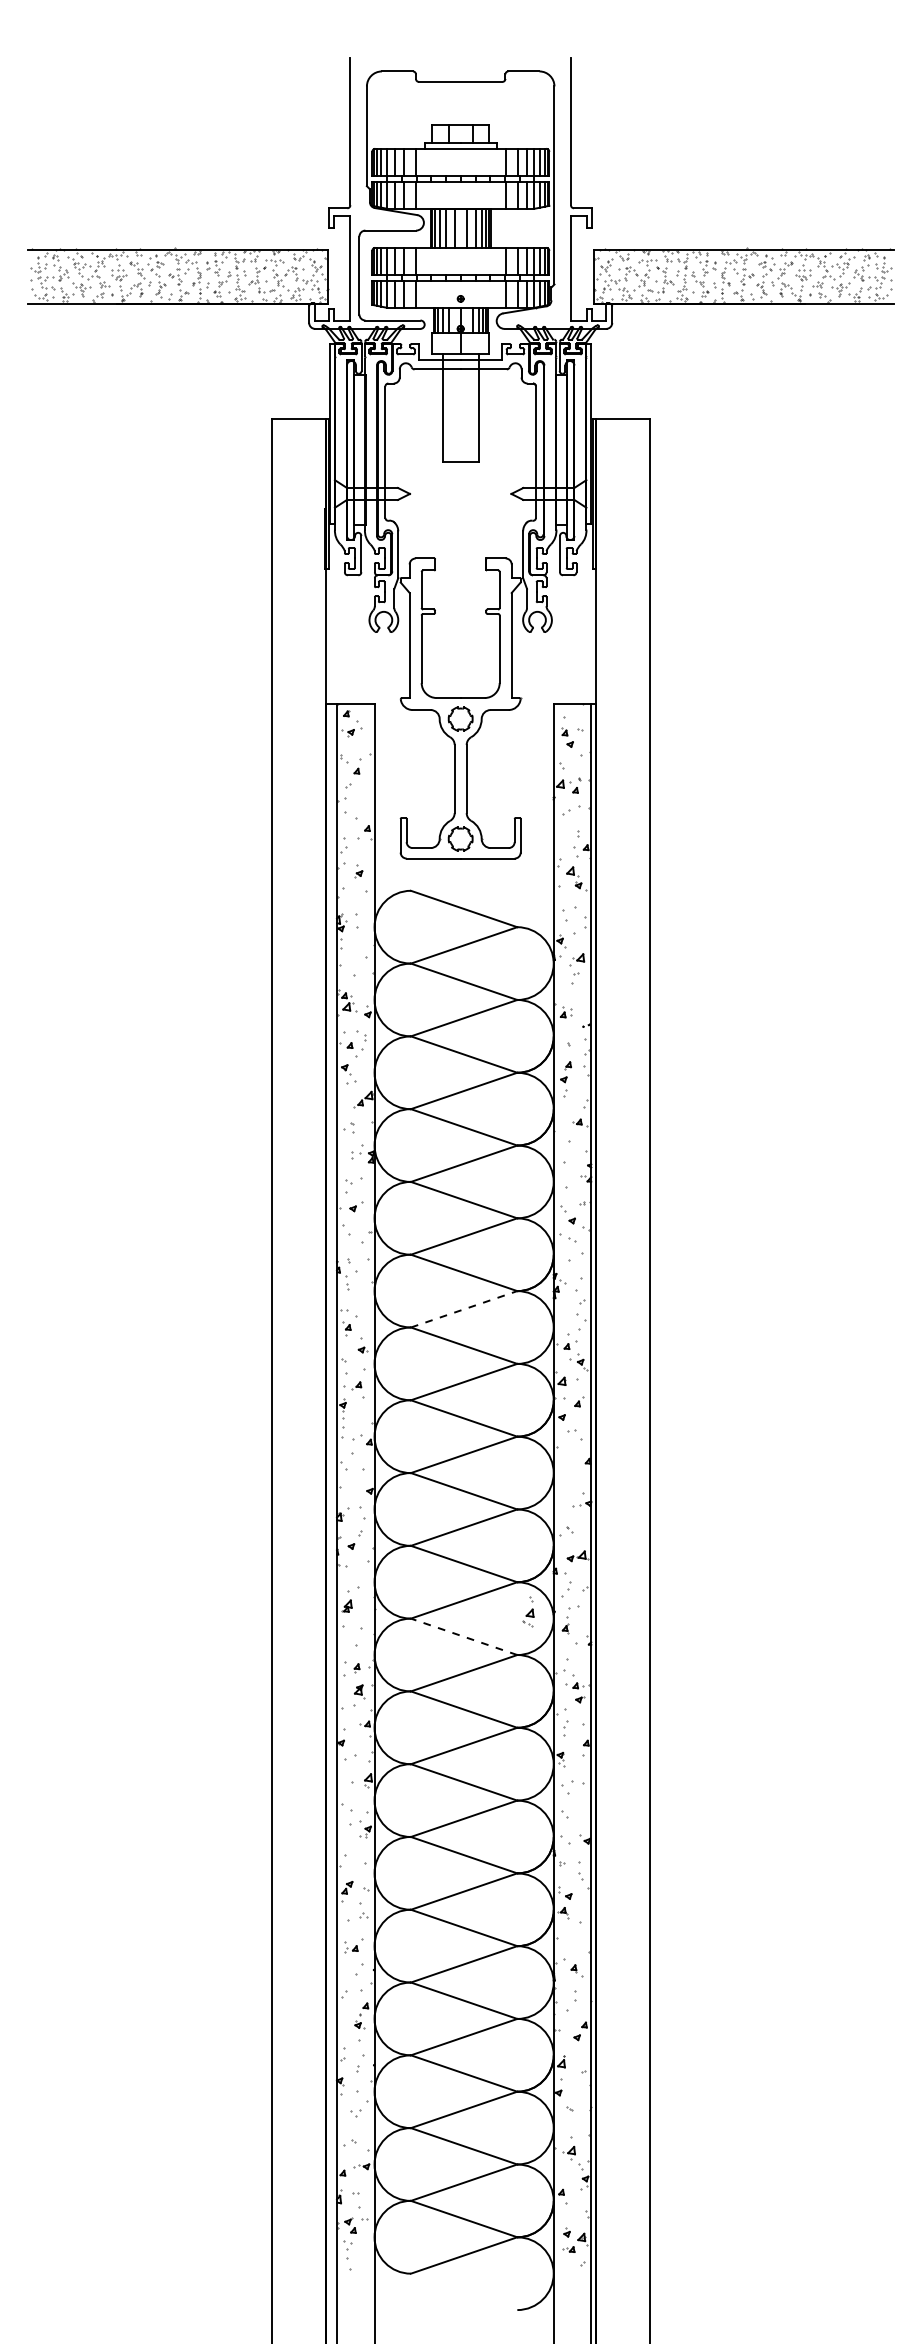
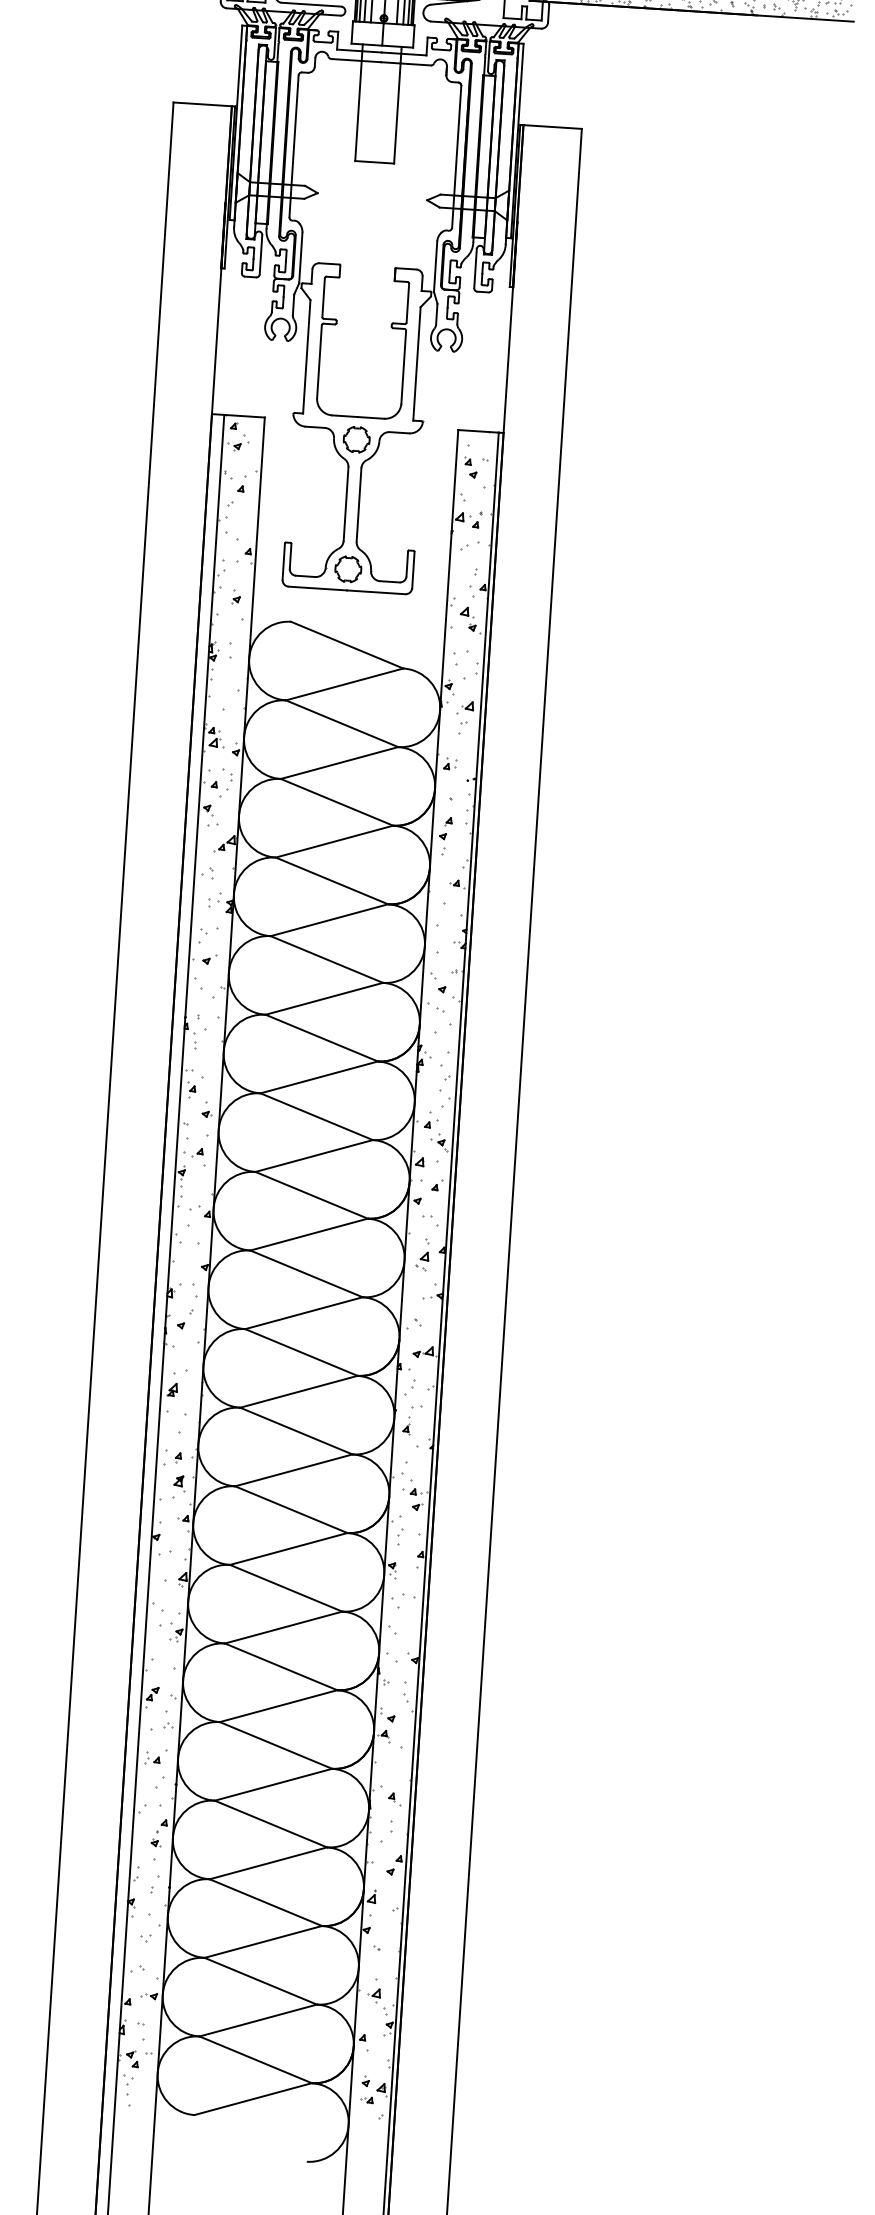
line: (464, 1309) -> (319, 1077), dashed -> solid
part: (528, 1611) -> (423, 1254), moved
line: (463, 1636) -> (295, 1430), dashed -> solid

